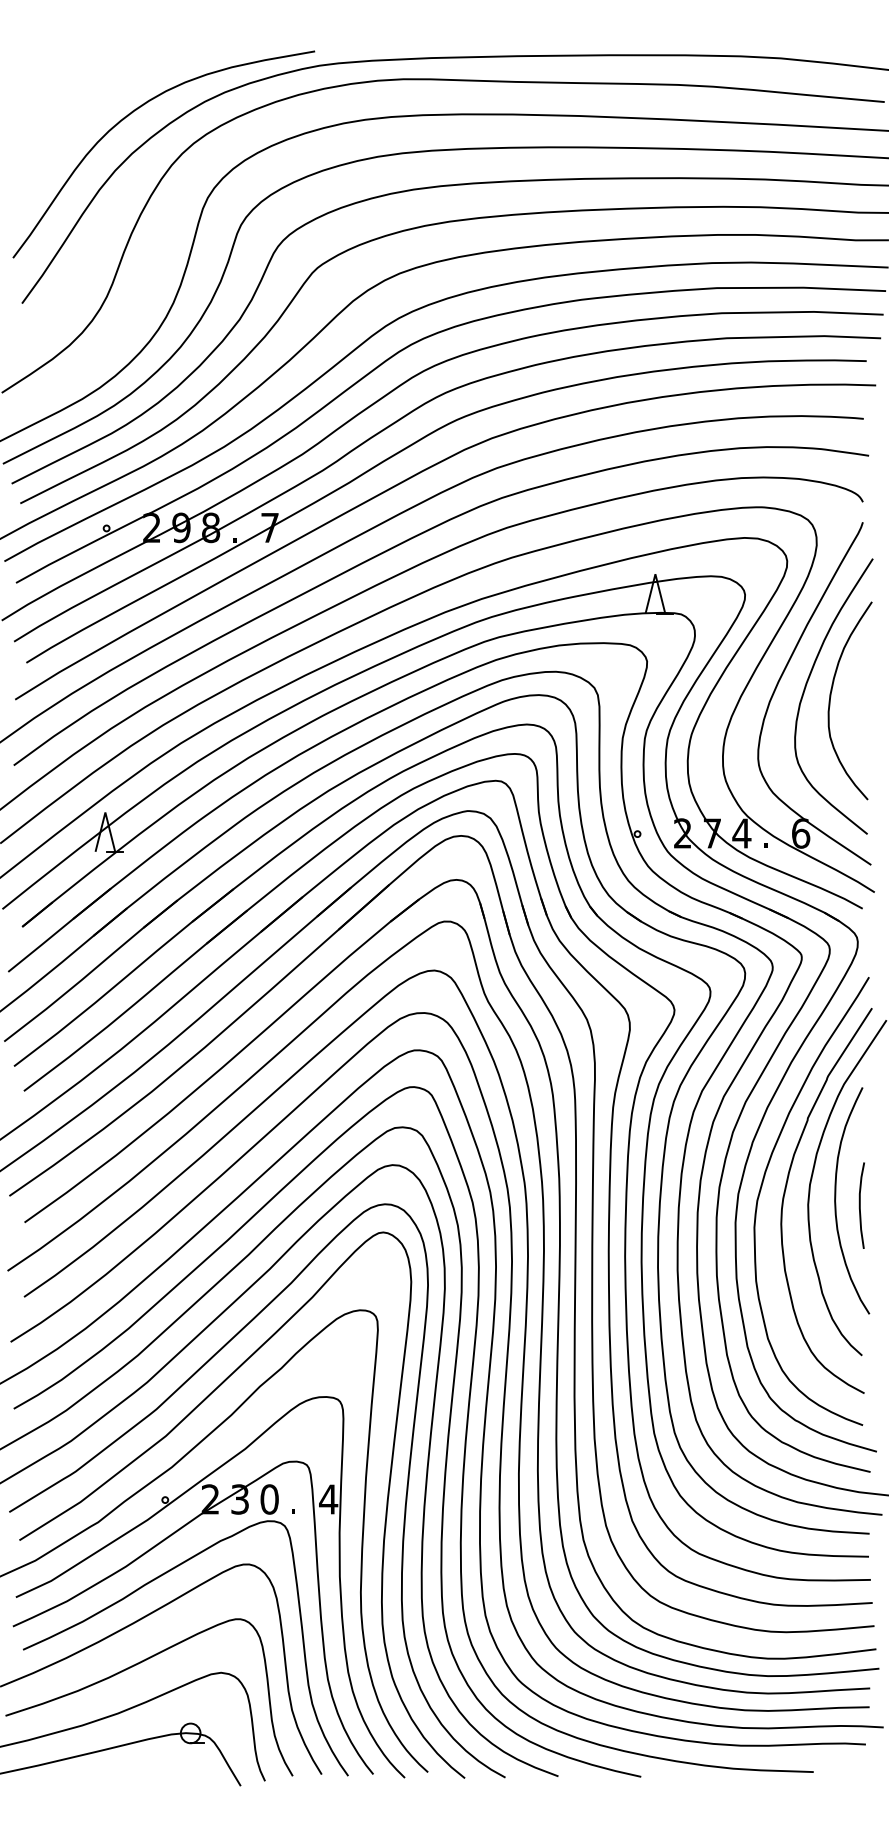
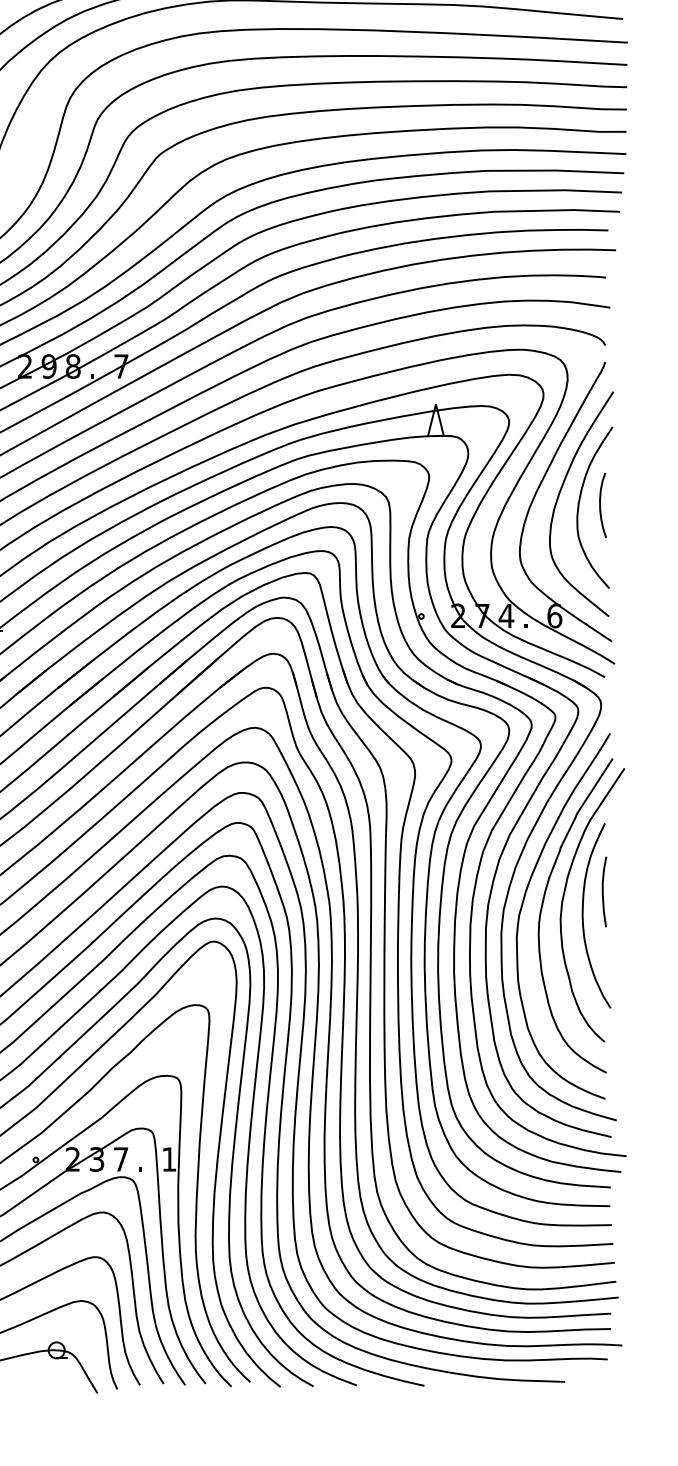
curve: (857, 698) -> (600, 505), added
curve: (860, 1205) -> (603, 891), moved
text: (269, 1499) -> (121, 1159), 0 -> 7
text: (328, 1499) -> (169, 1159), 4 -> 1

